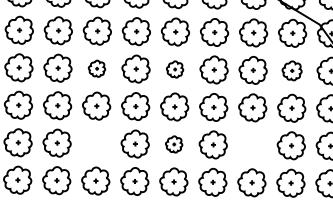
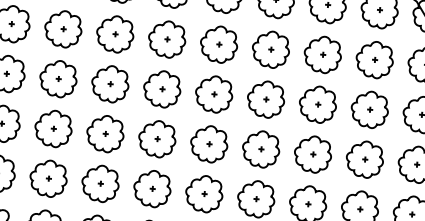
part: (96, 68) -> (114, 34), size x1.67
part: (174, 69) -> (218, 44), size x1.67
part: (291, 70) -> (373, 59), size x1.43
part: (95, 143) -> (104, 133), added
part: (173, 144) -> (208, 144), size x1.67
part: (251, 144) -> (312, 153), added

